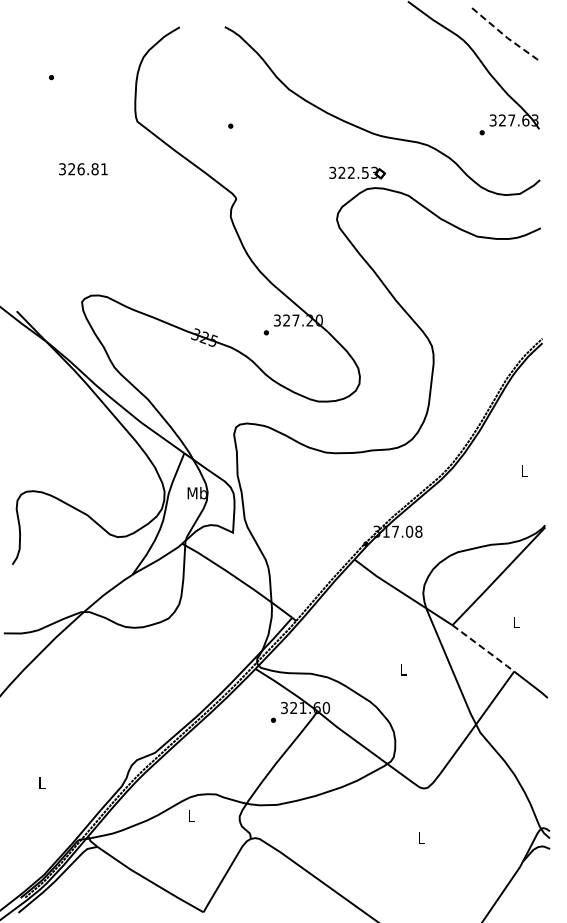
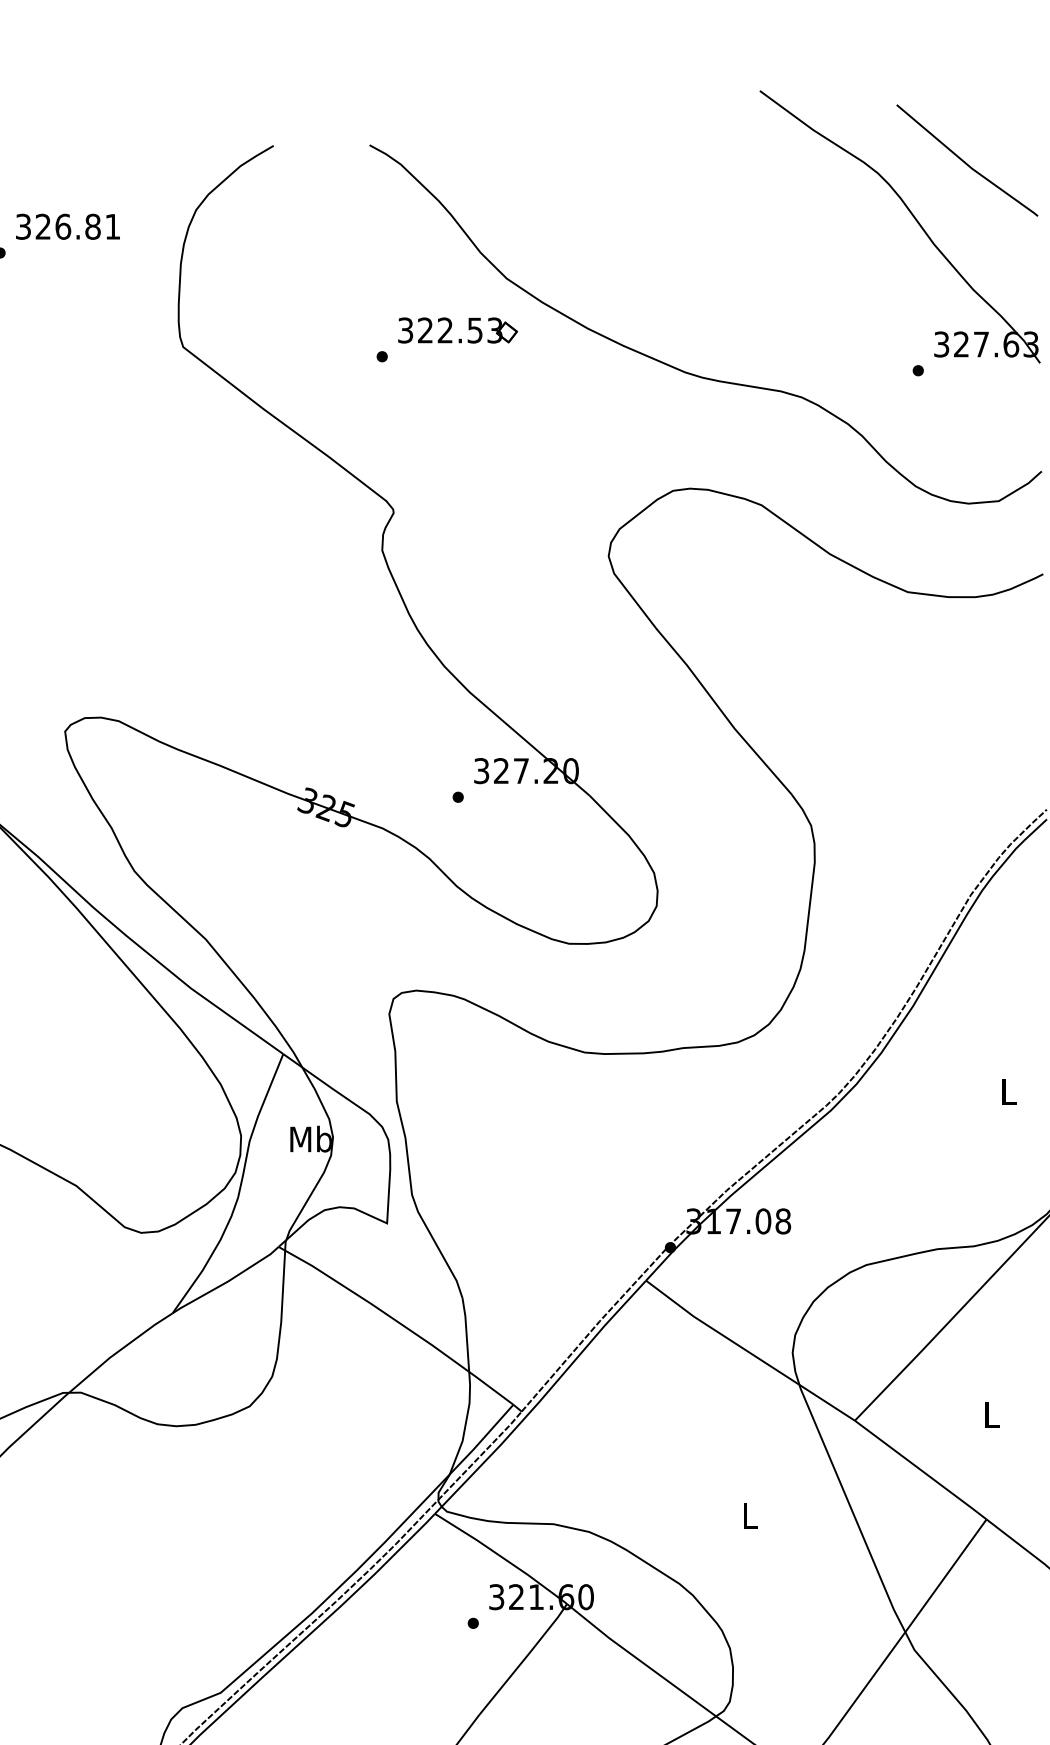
line: (505, 36) -> (967, 165), dashed -> solid
text: (83, 169) -> (68, 227), moved
part: (357, 172) -> (458, 329), moved
line: (484, 649) -> (923, 1472), dashed -> solid

